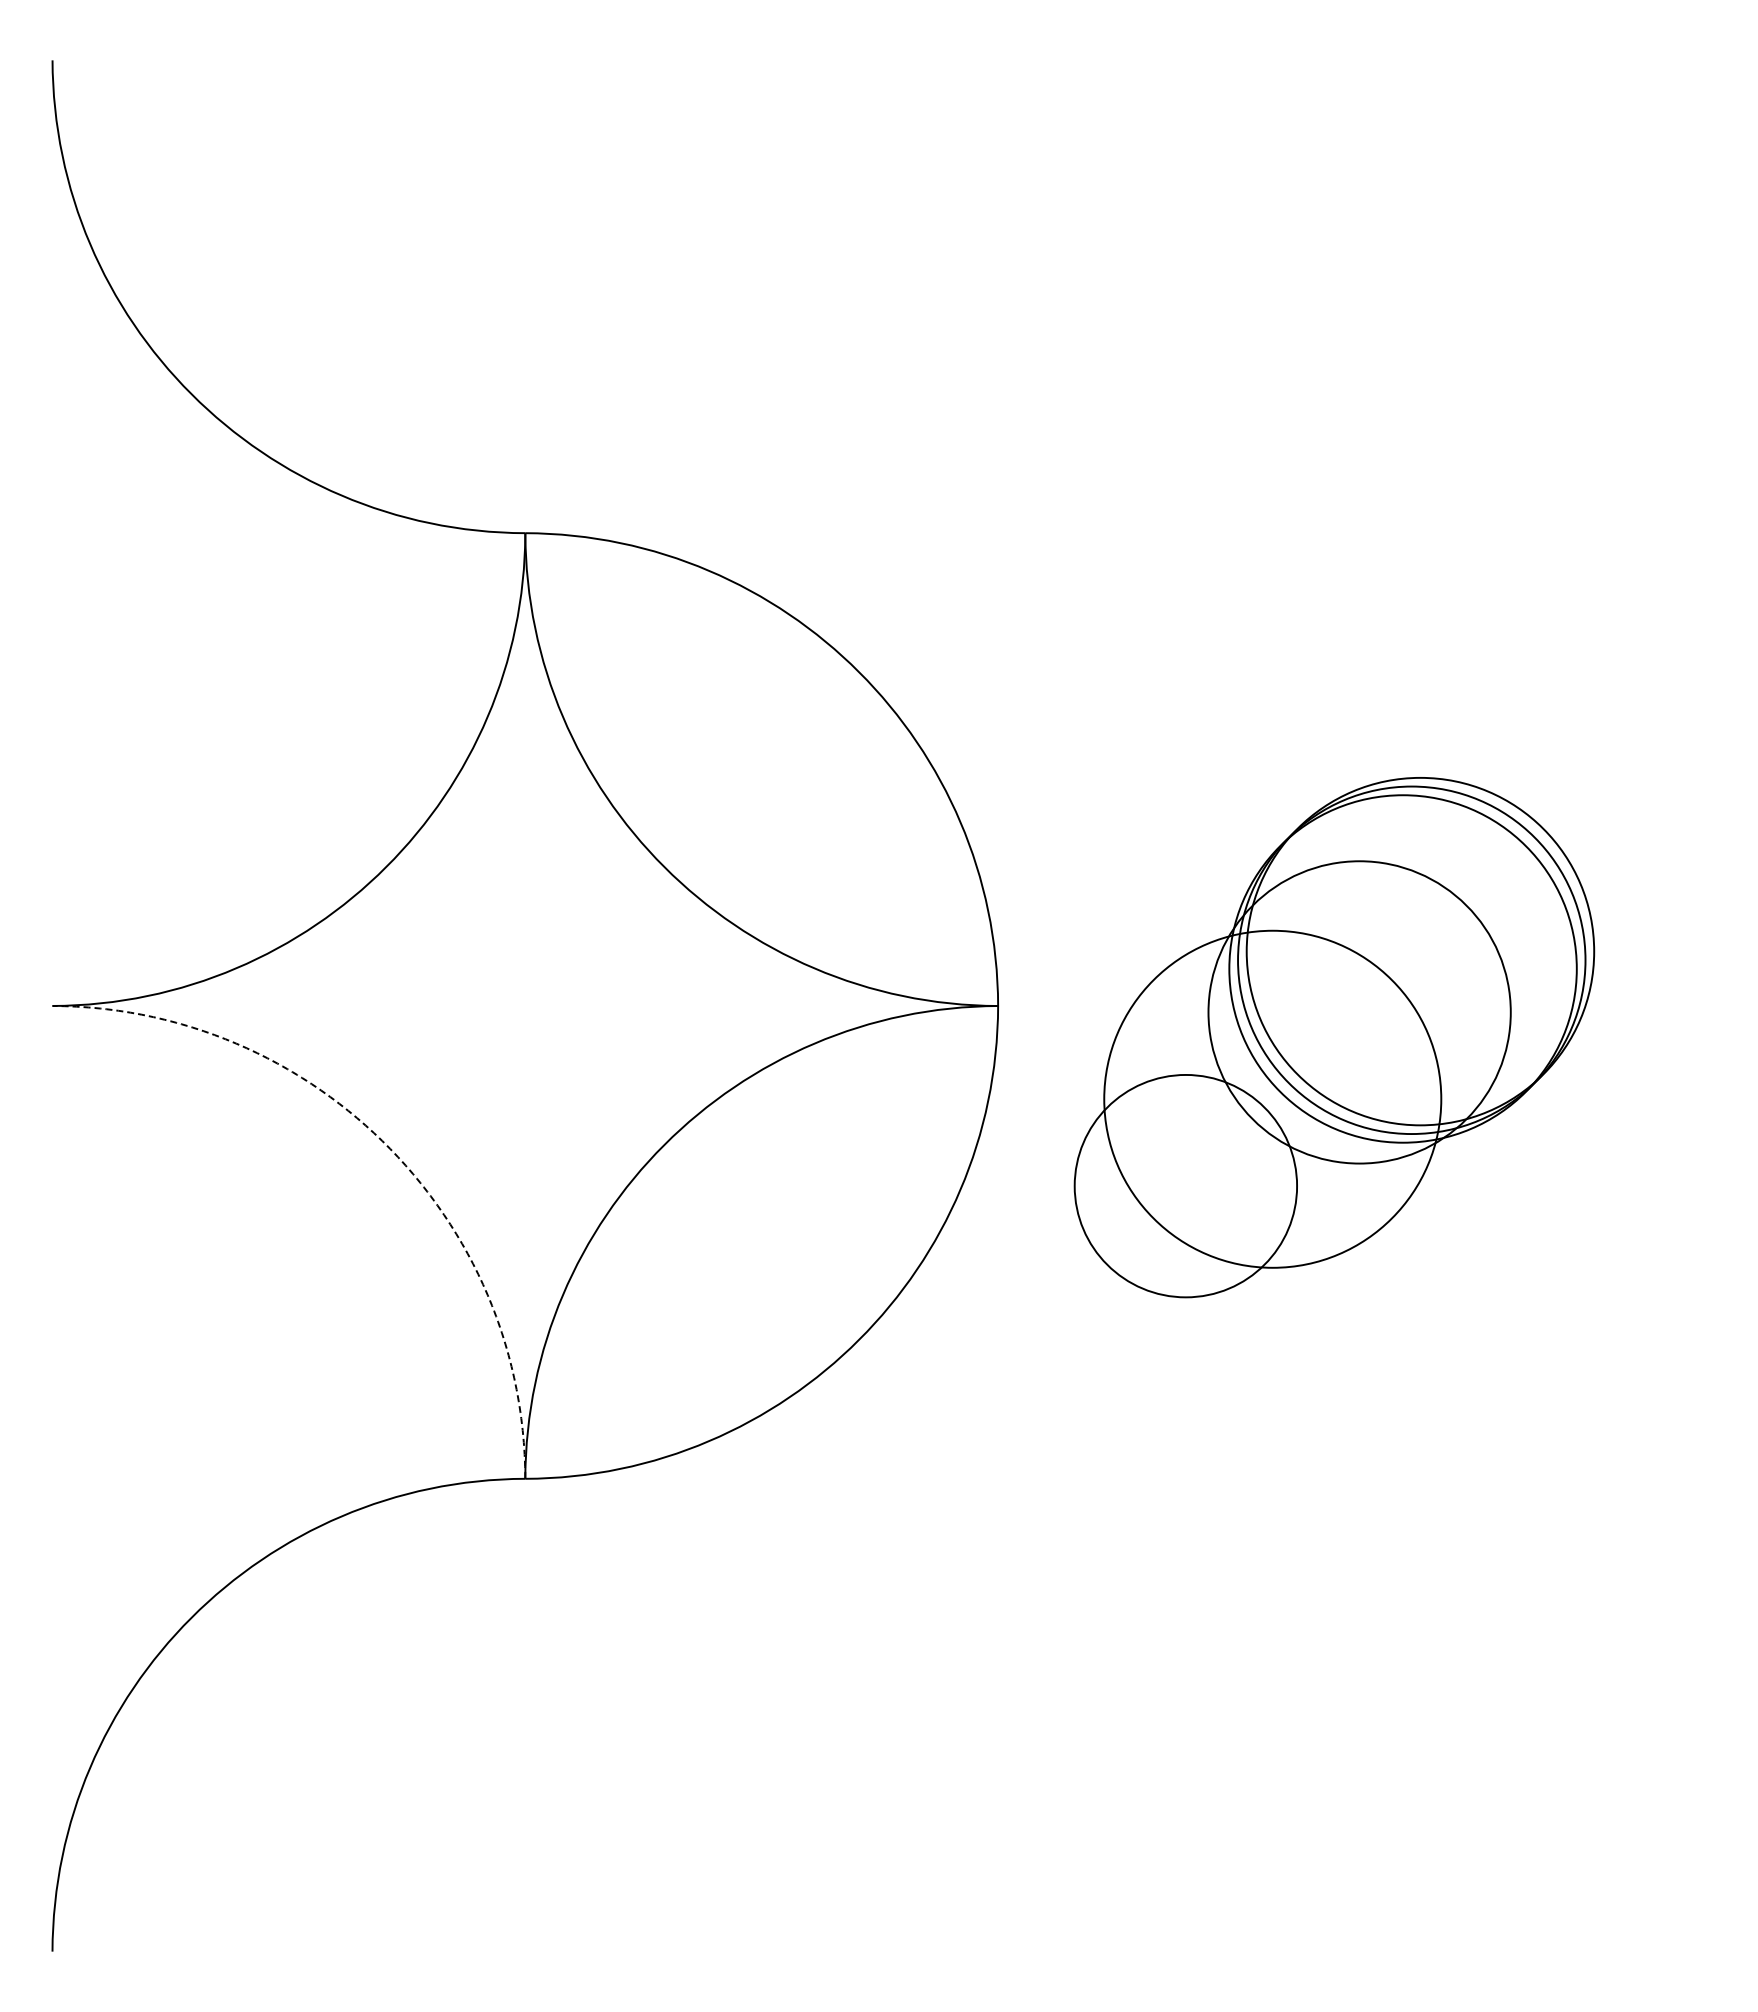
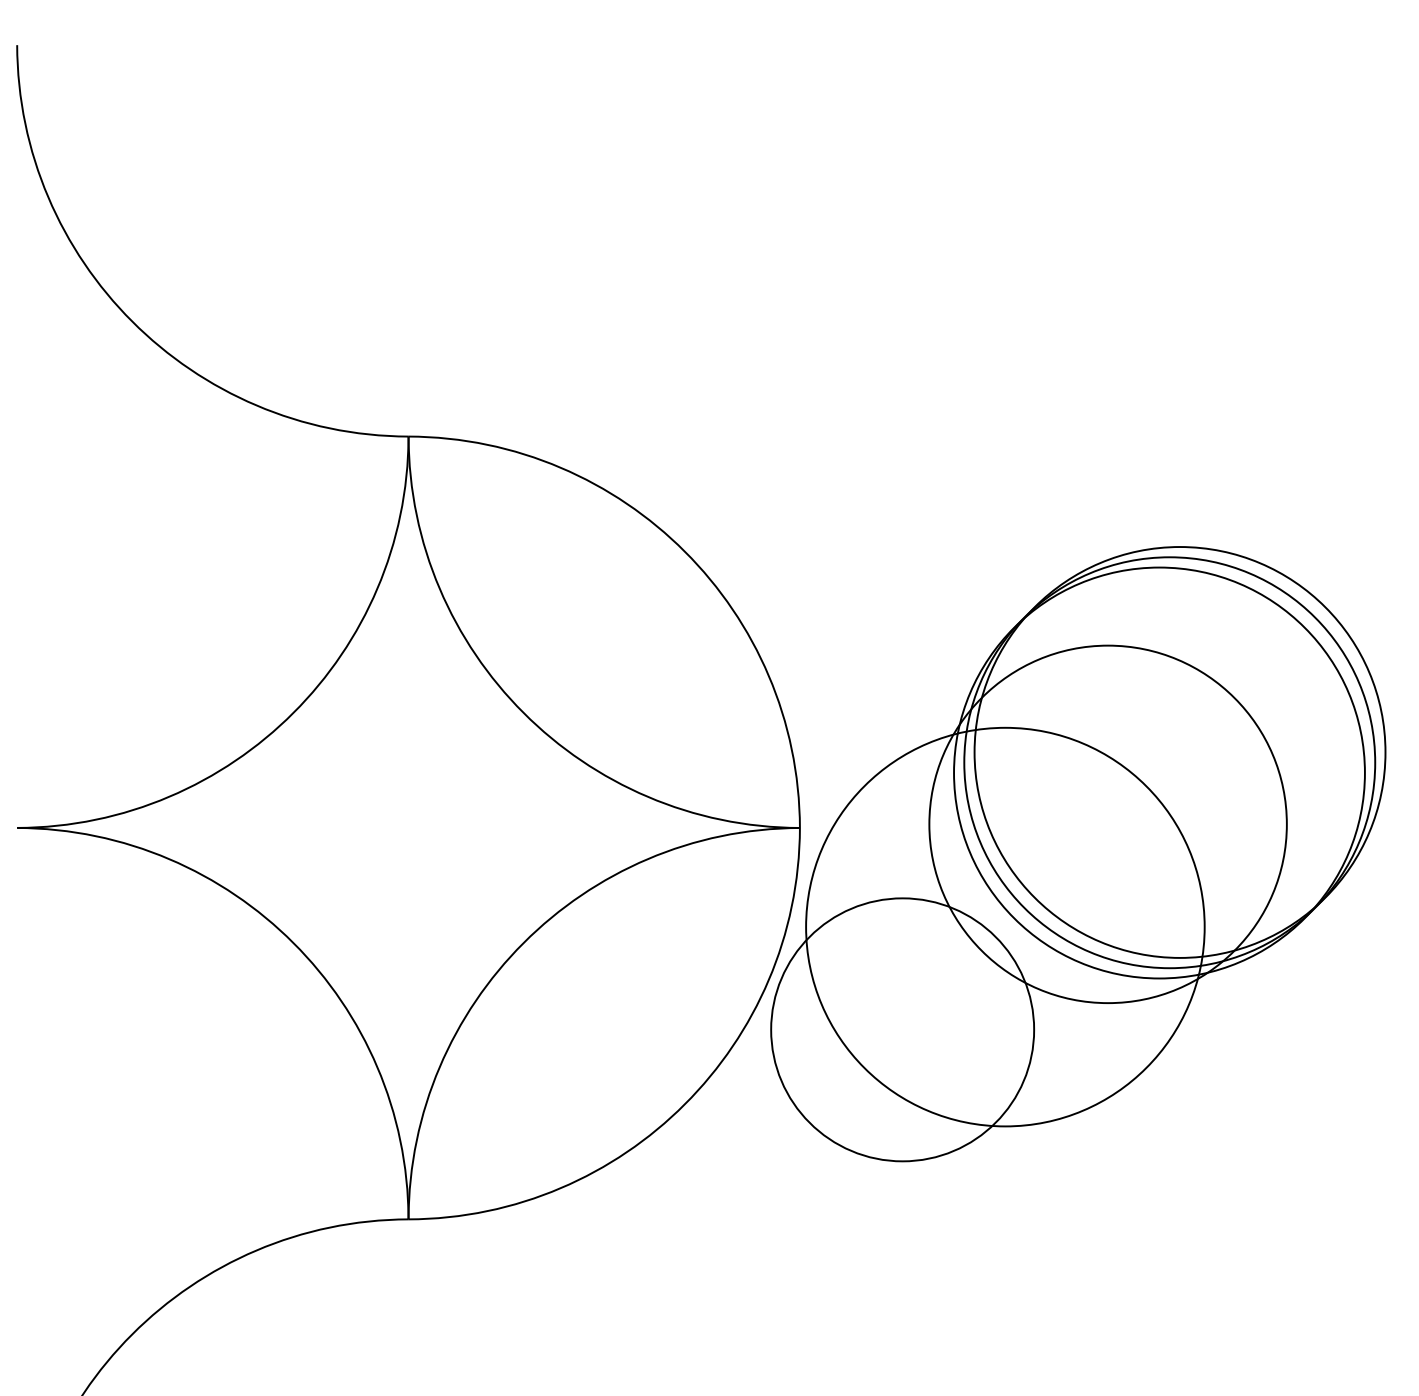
part: (1334, 1037) -> (1078, 854), size x1.43
arc: (386, 1144) -> (293, 942), dashed -> solid

